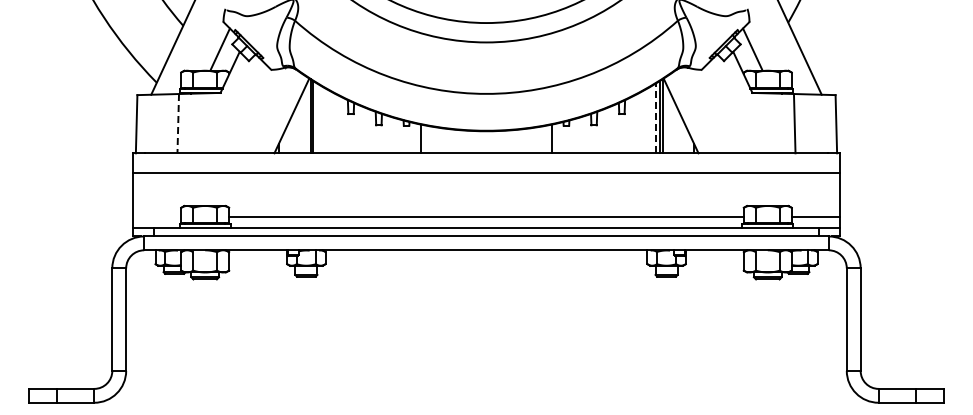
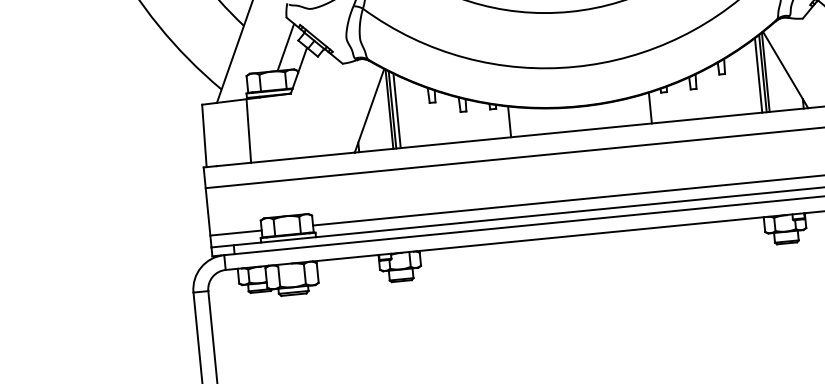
line: (317, 118) -> (397, 110), added
line: (655, 118) -> (758, 75), dashed -> solid
line: (178, 123) -> (249, 130), dashed -> solid
line: (157, 217) -> (236, 233), added

